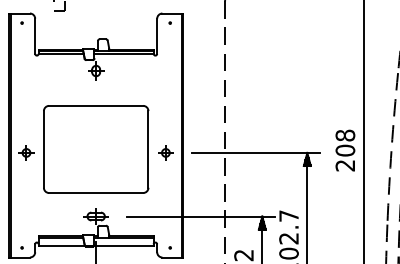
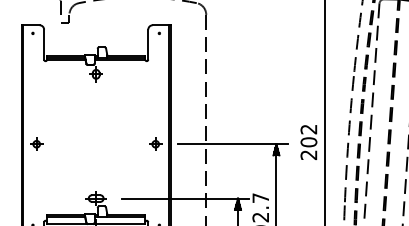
text: (344, 135) -> (308, 129), 208 -> 202
part: (95, 149) -> (95, 141), removed

